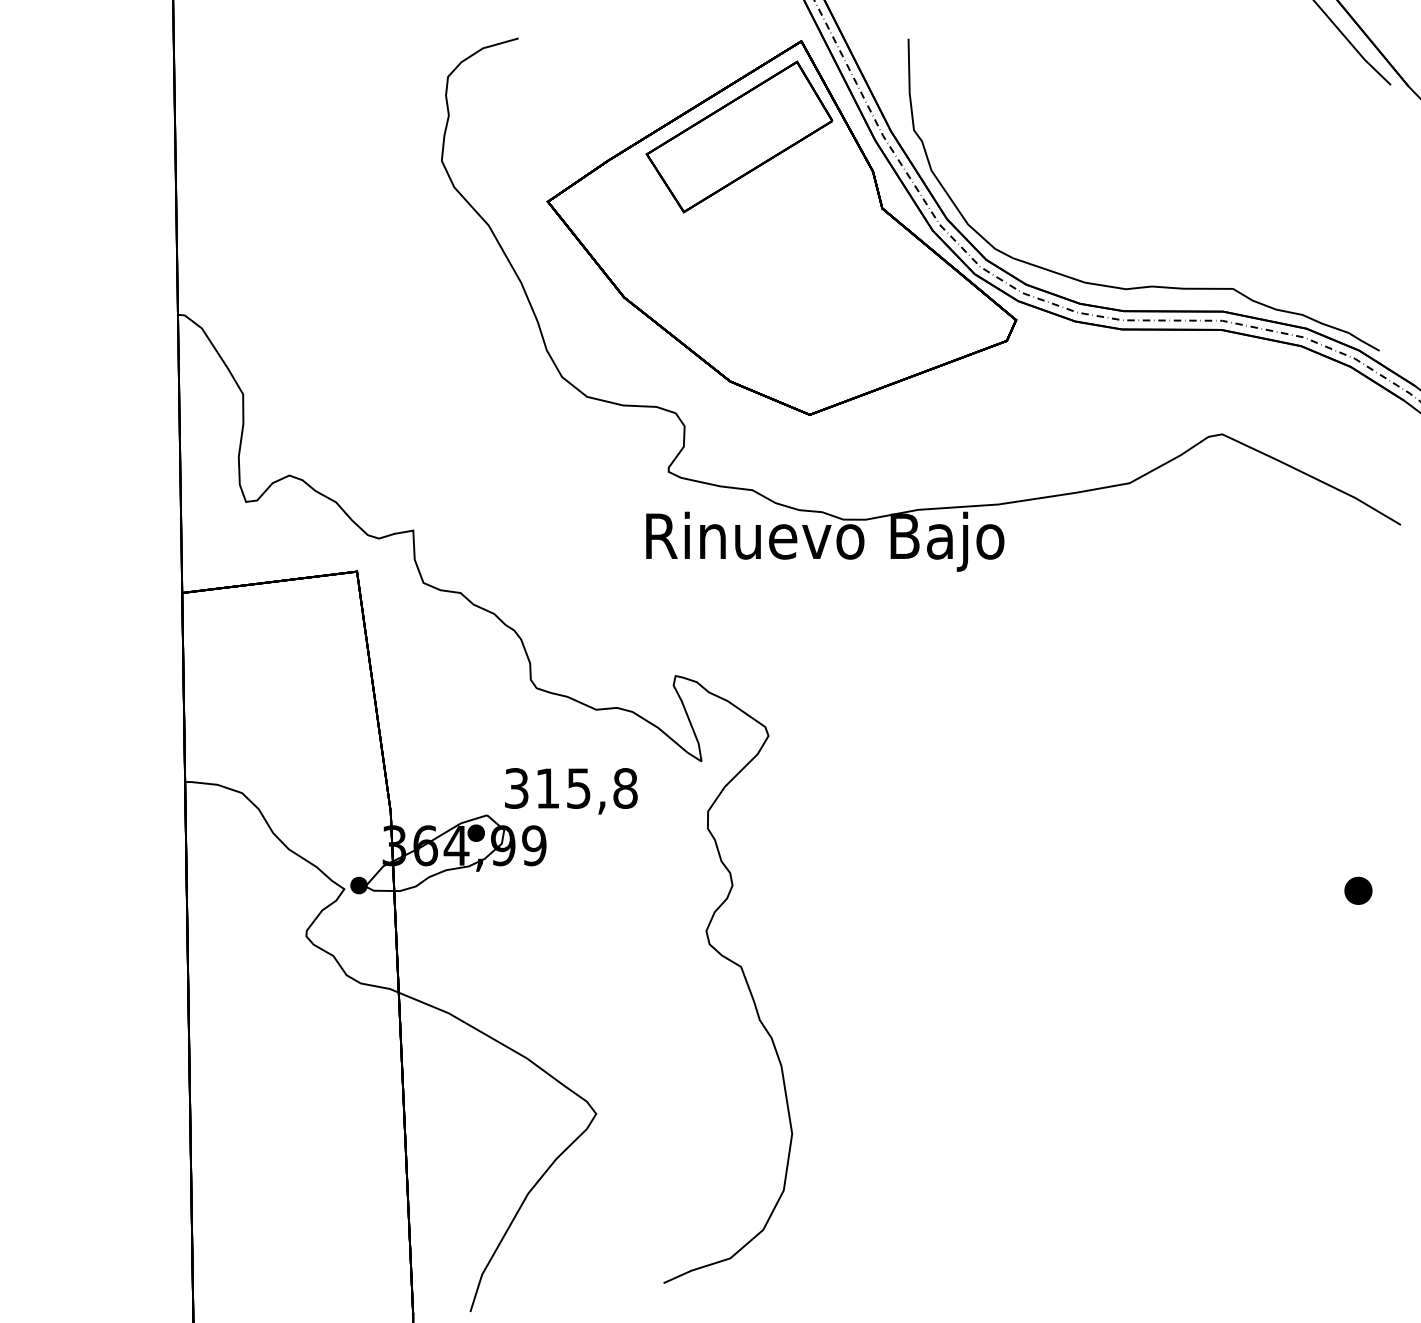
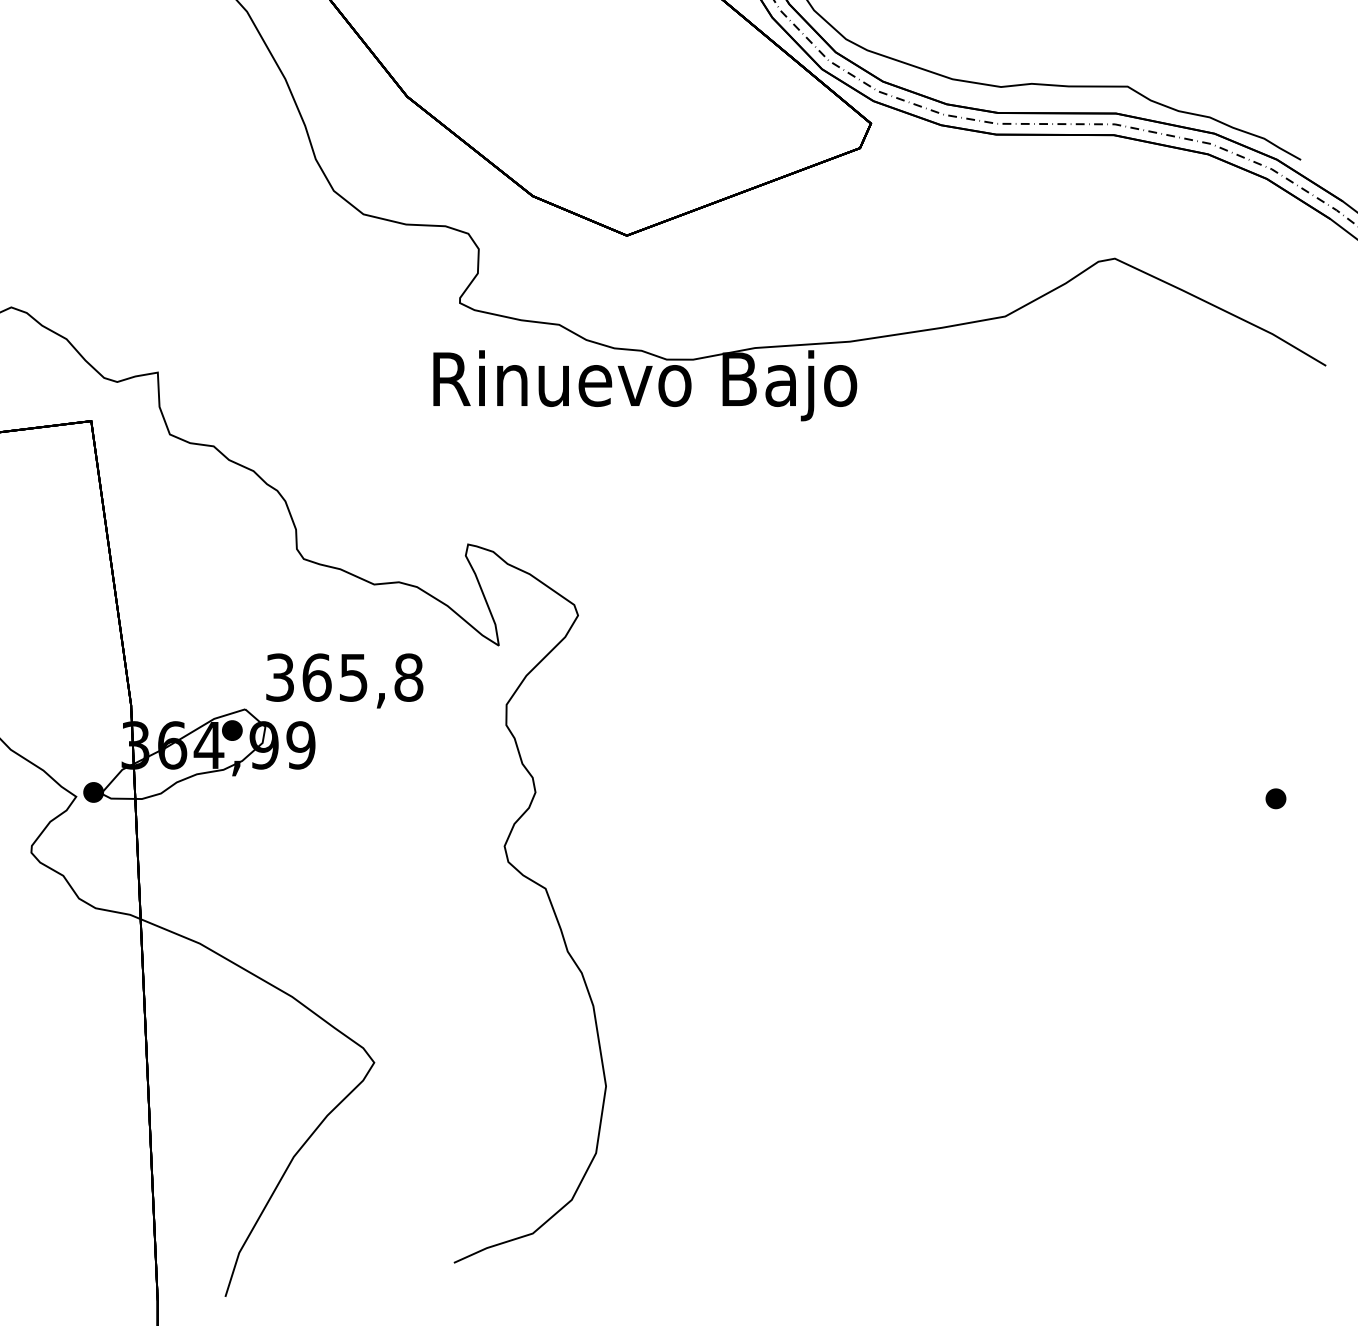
text: (547, 788) -> (316, 677), 315,8 -> 365,8
part: (1358, 890) -> (1276, 798), size x0.62

